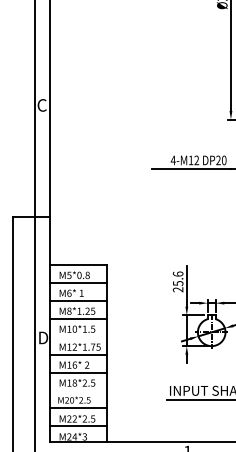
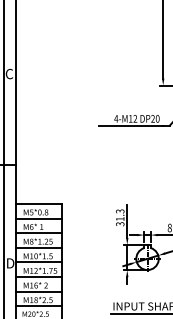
text: (177, 281) -> (119, 217), 25.6 -> 31.3
line: (78, 336) -> (39, 262), added
line: (78, 390) -> (39, 306), added

